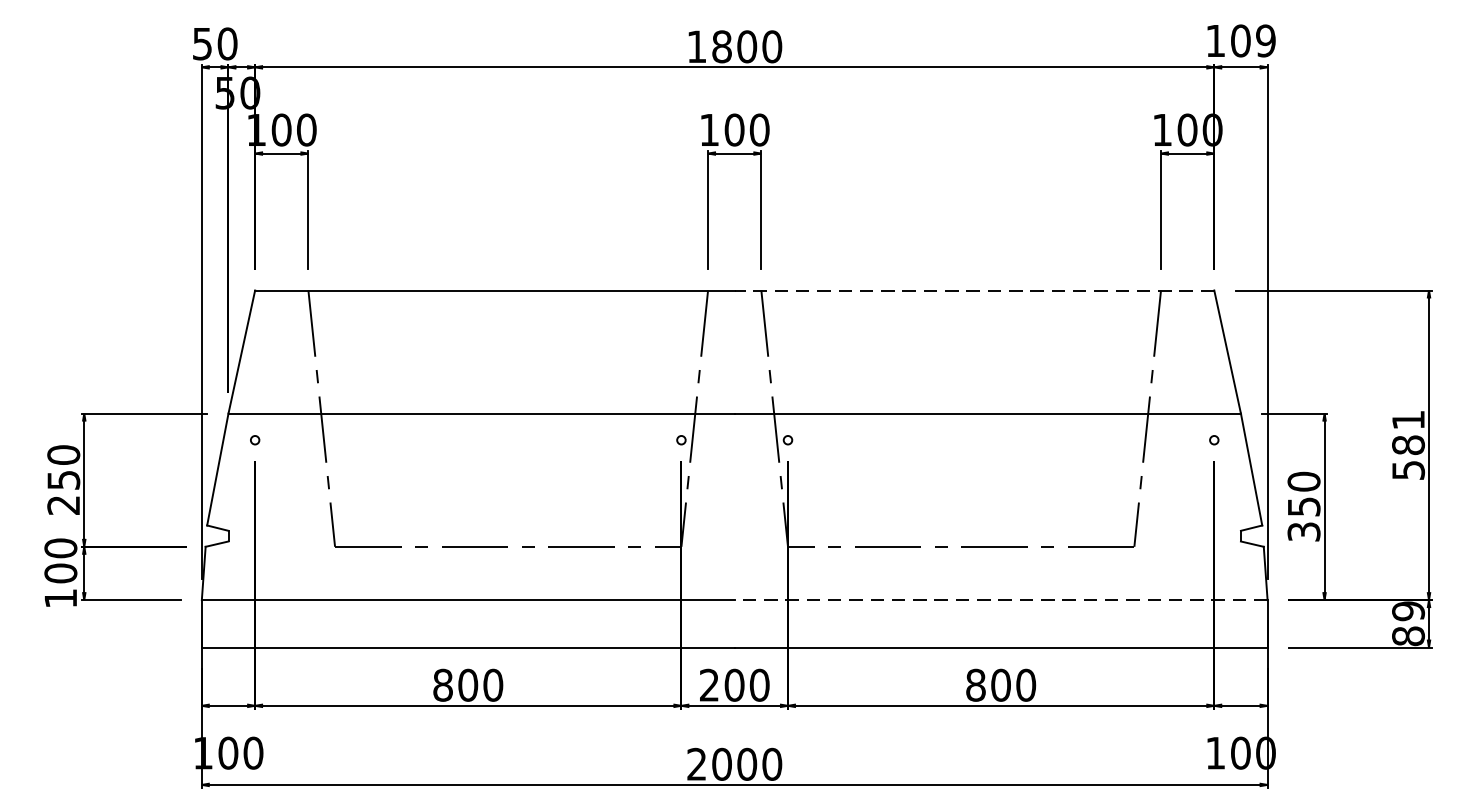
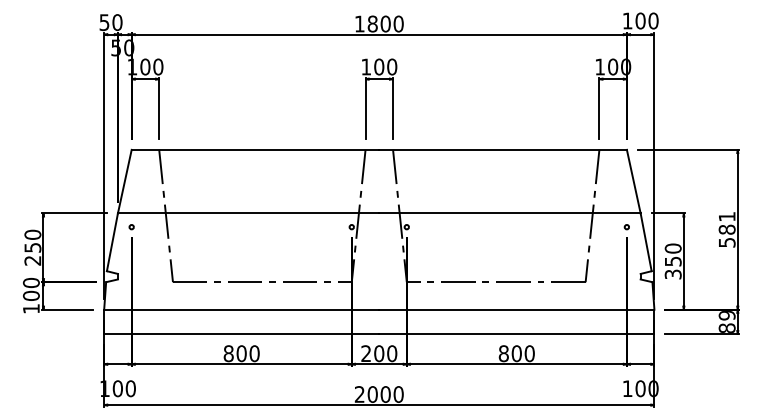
text: (1265, 41) -> (653, 21), 109 -> 100
line: (975, 289) -> (503, 149), dashed -> solid
line: (1000, 599) -> (516, 309), dashed -> solid

